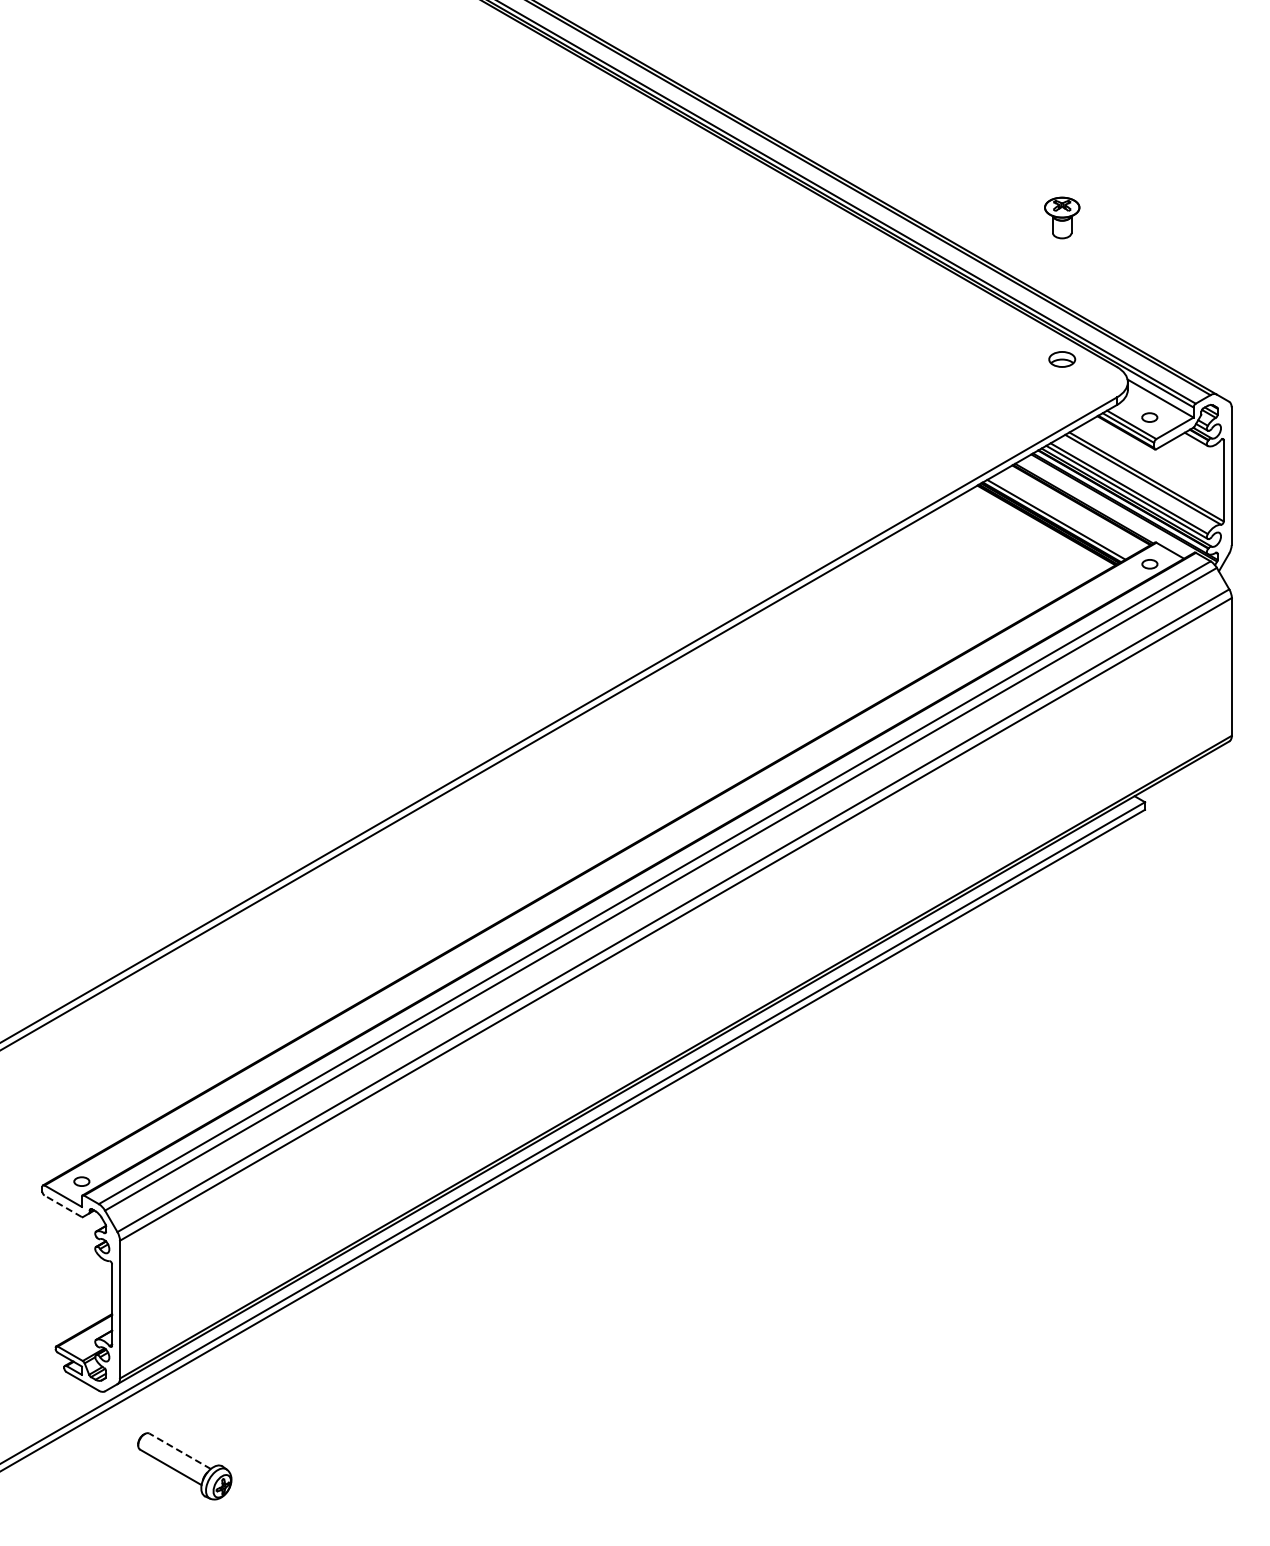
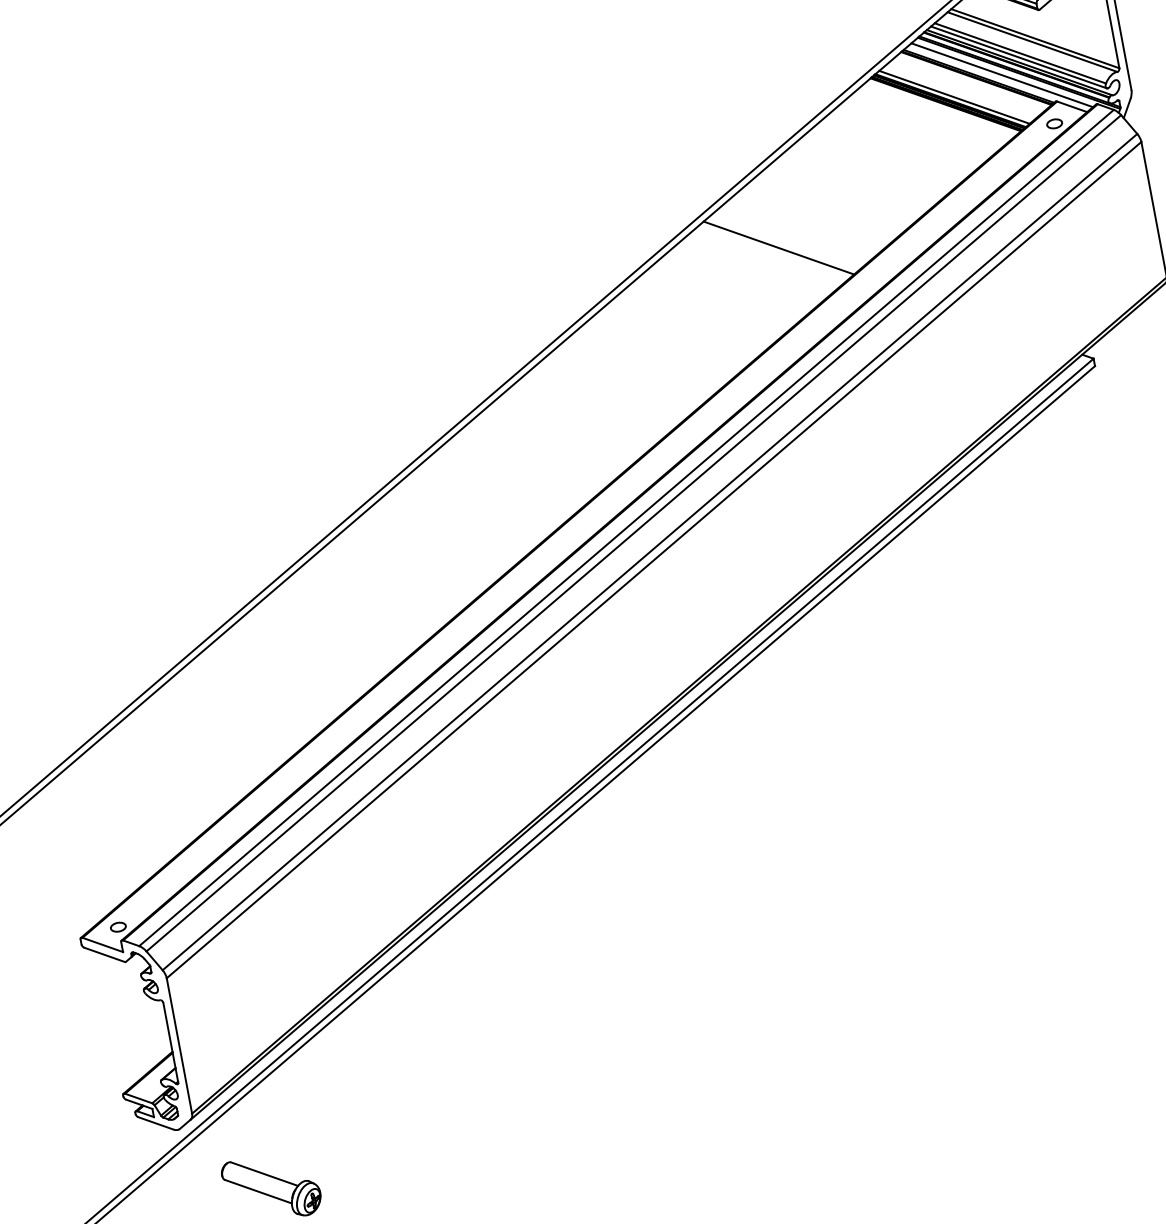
line: (1106, 506) -> (1001, 75), added
line: (855, 635) -> (778, 248), added
line: (62, 1206) -> (103, 955), dashed -> solid
line: (179, 1451) -> (263, 1174), dashed -> solid

